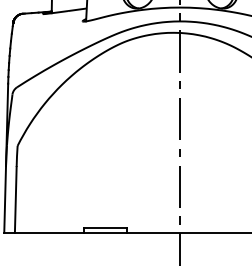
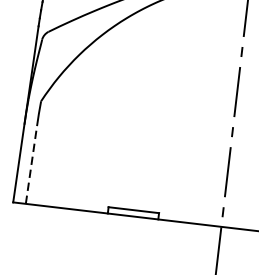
line: (15, 199) -> (31, 164), solid -> dashed

